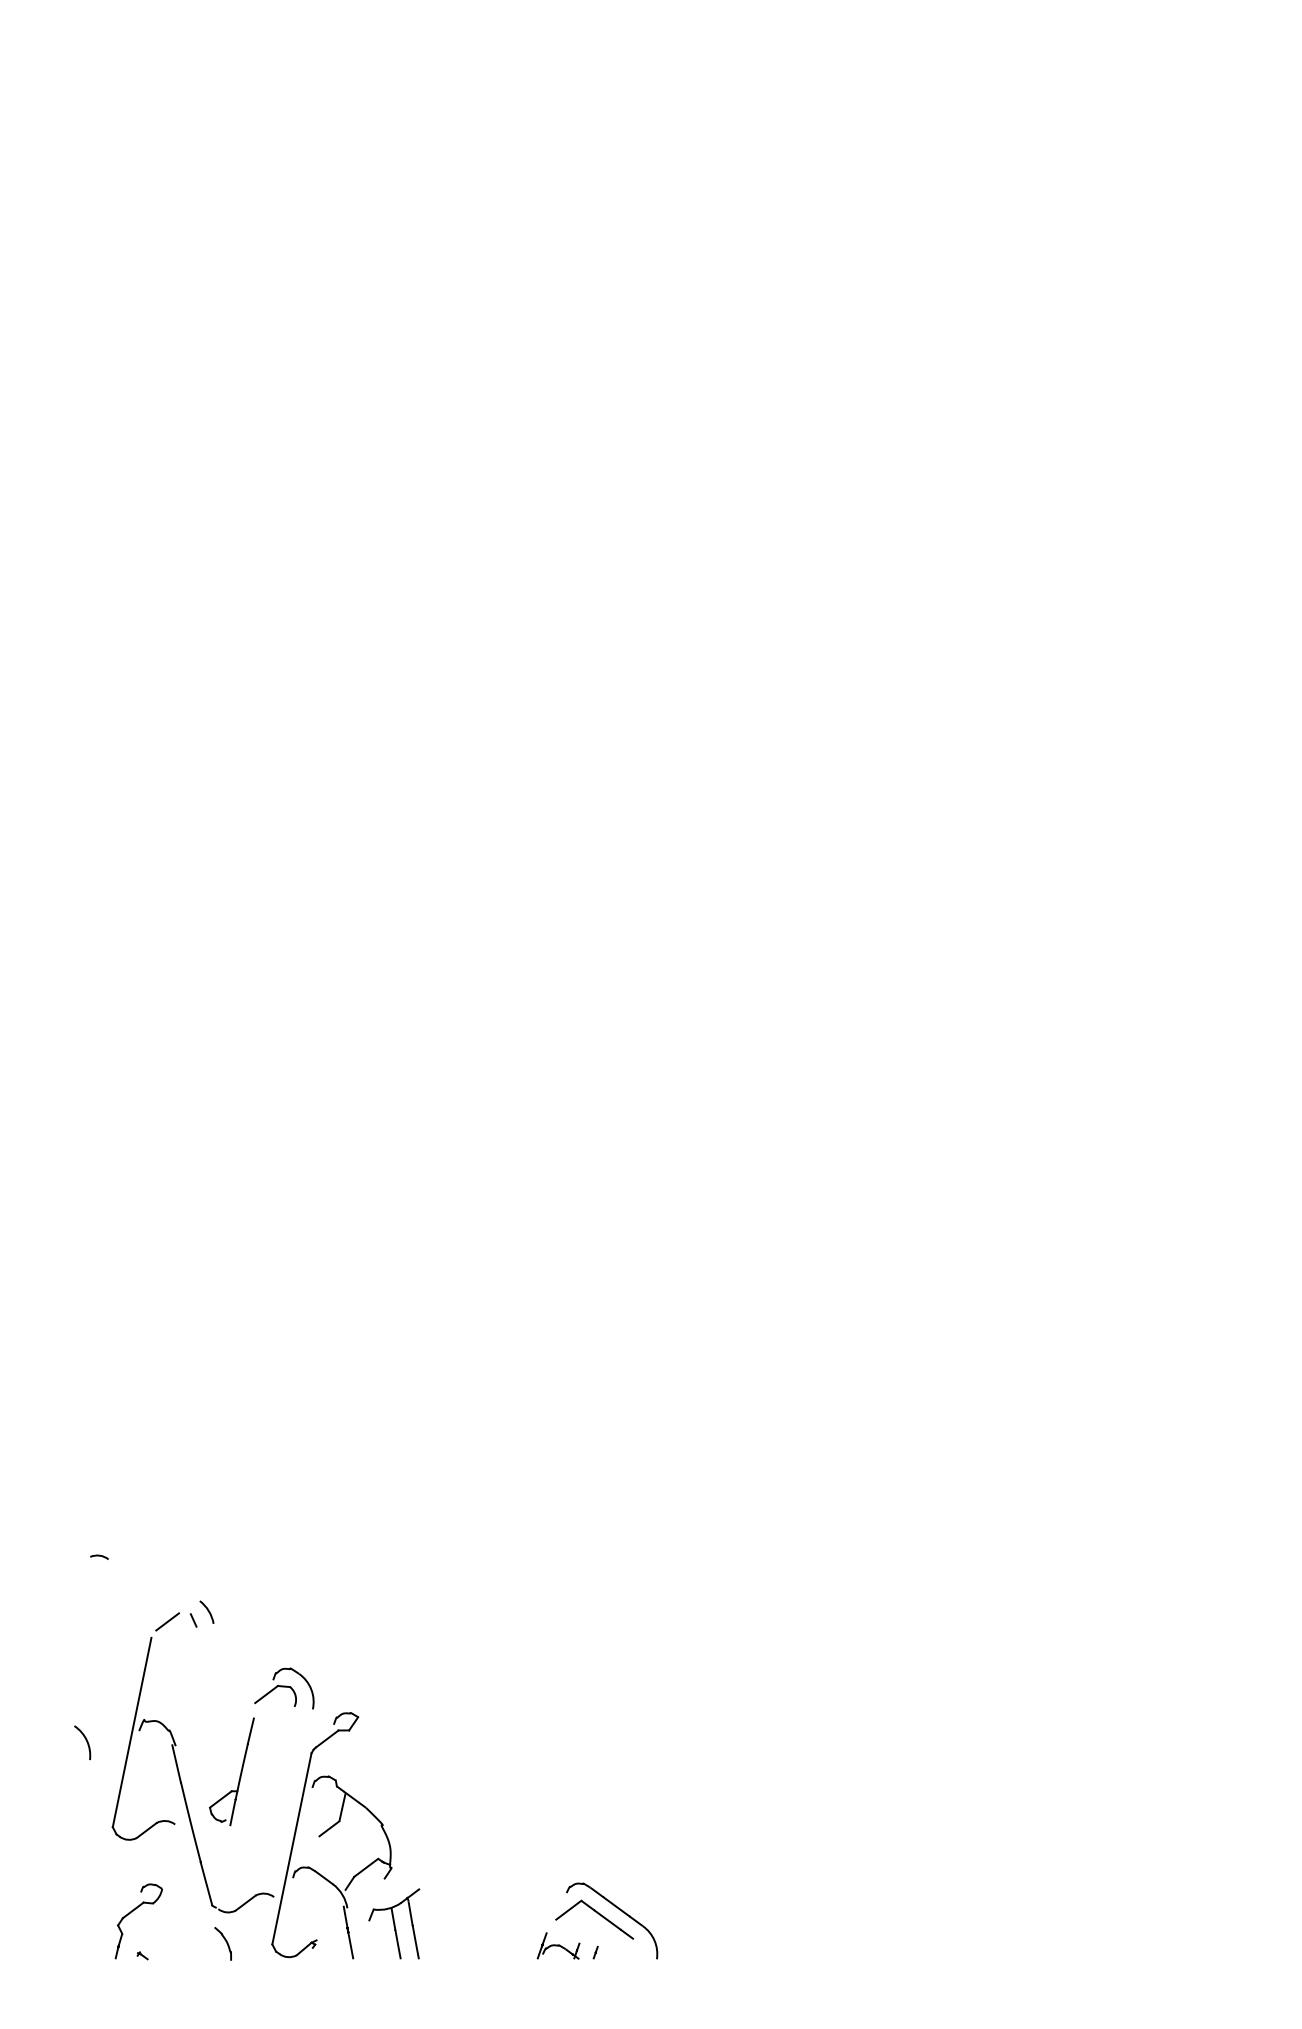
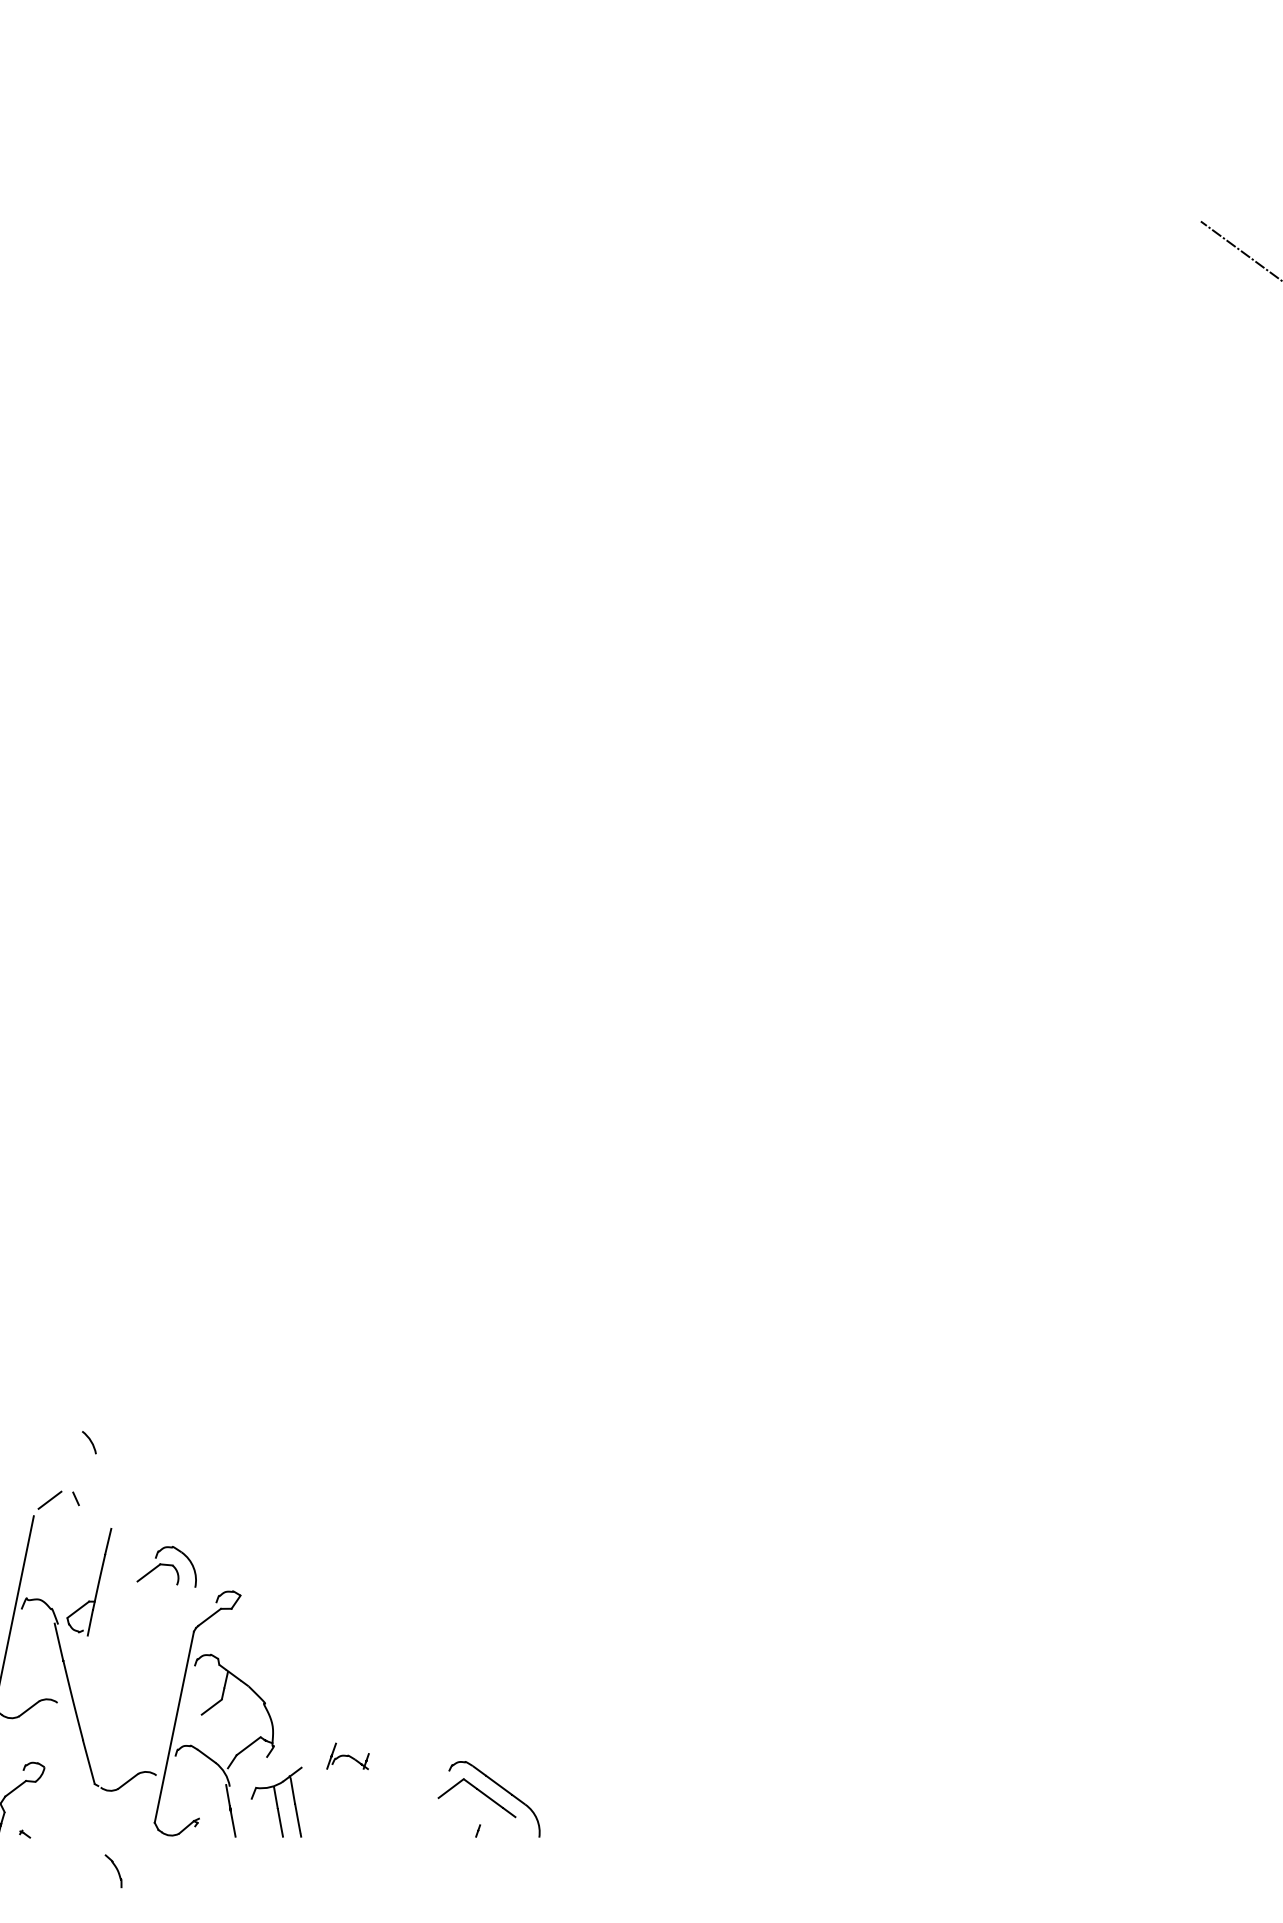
arc: (207, 1611) -> (89, 1441), moved
part: (239, 1775) -> (96, 1585), moved
curve: (224, 1940) -> (114, 1867), moved
part: (558, 1945) -> (347, 1755), moved

